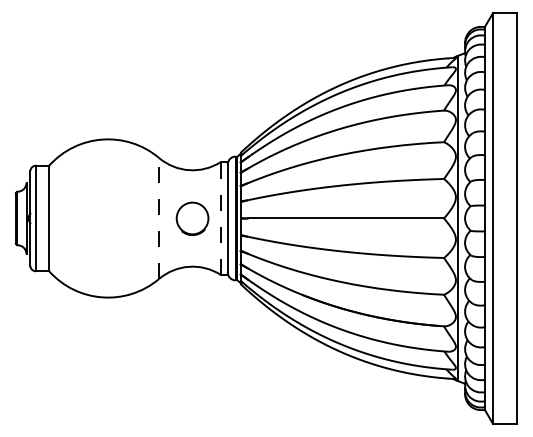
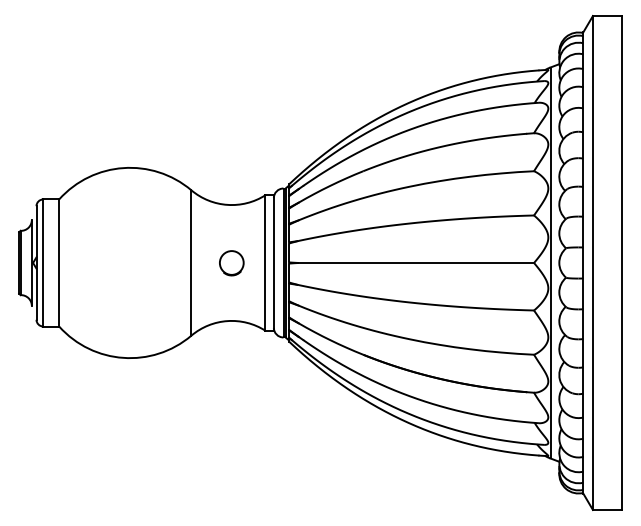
line: (159, 217) -> (191, 261), dashed -> solid
part: (192, 218) -> (231, 263), size x0.62
line: (220, 218) -> (265, 263), dashed -> solid

